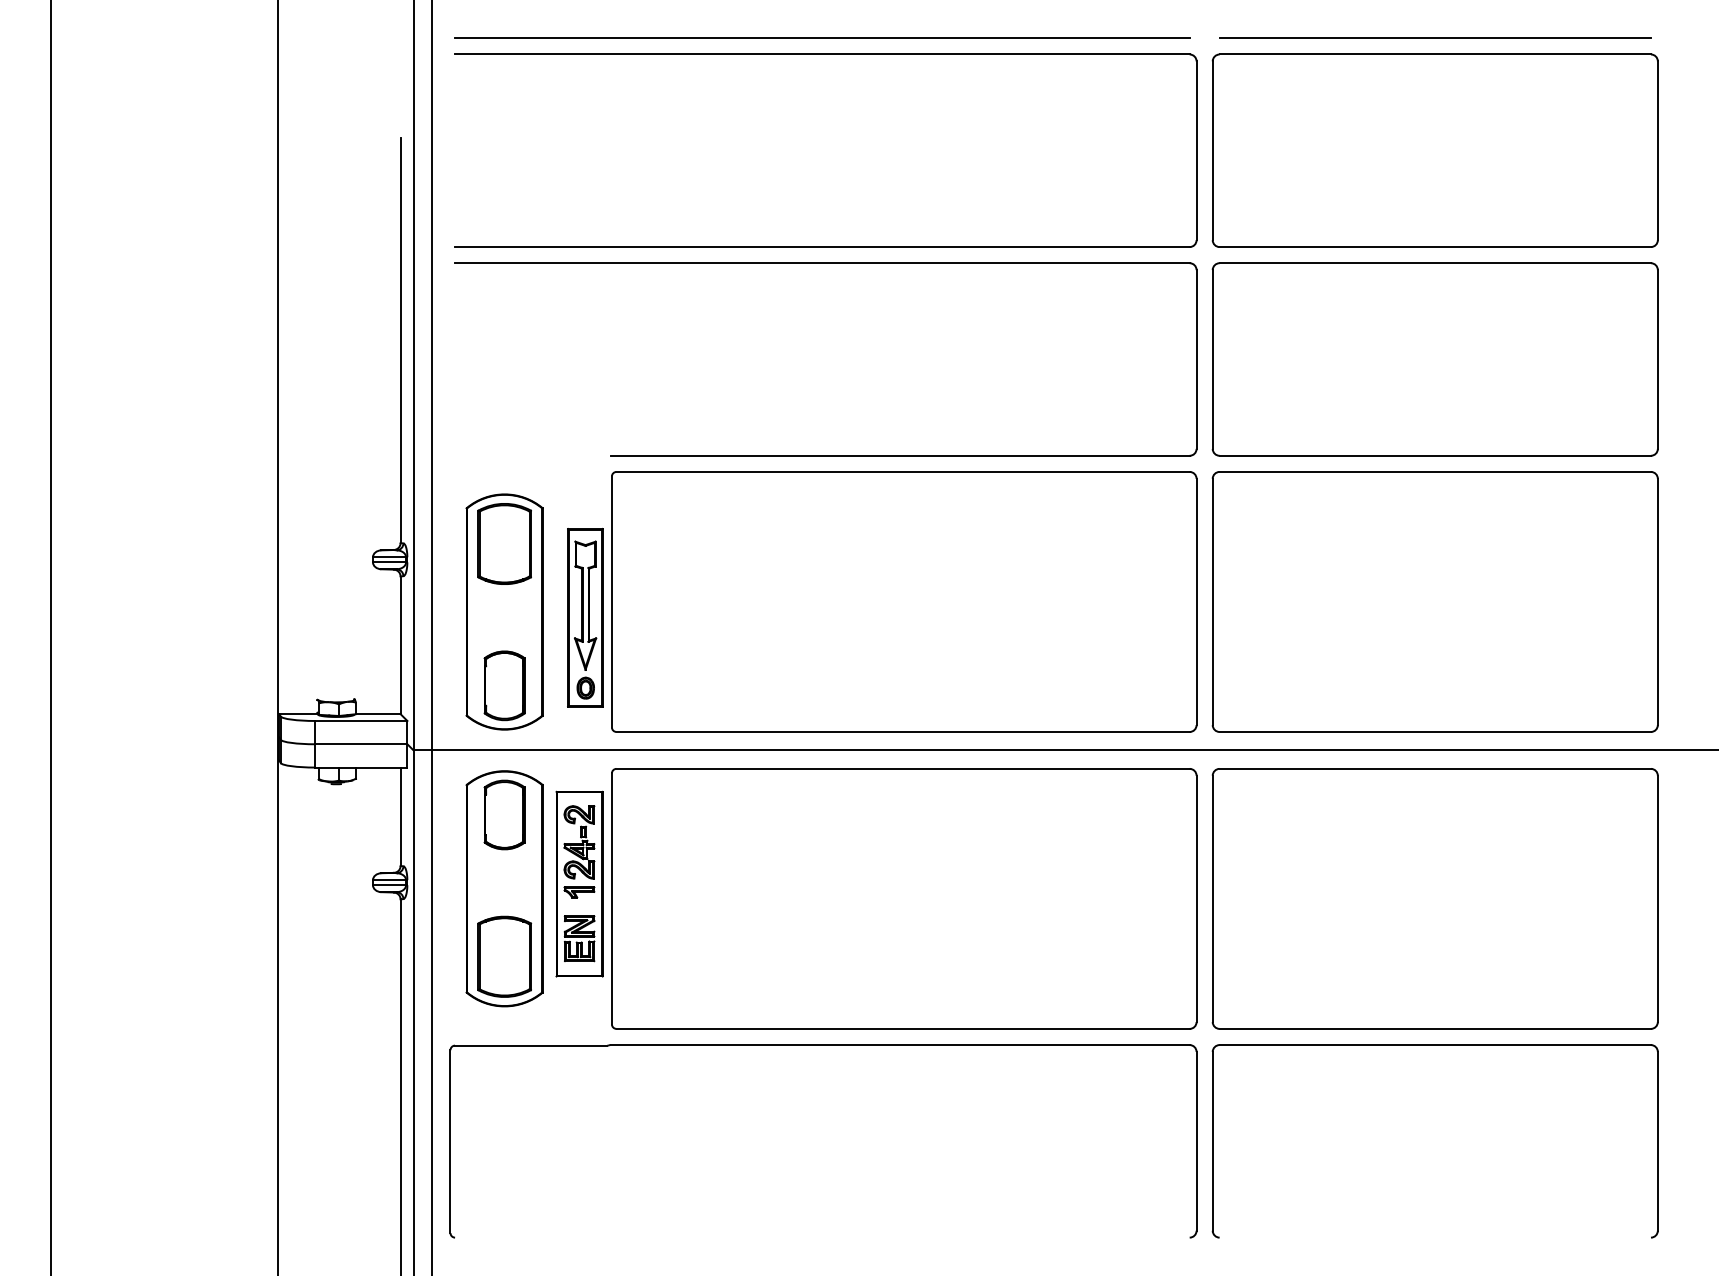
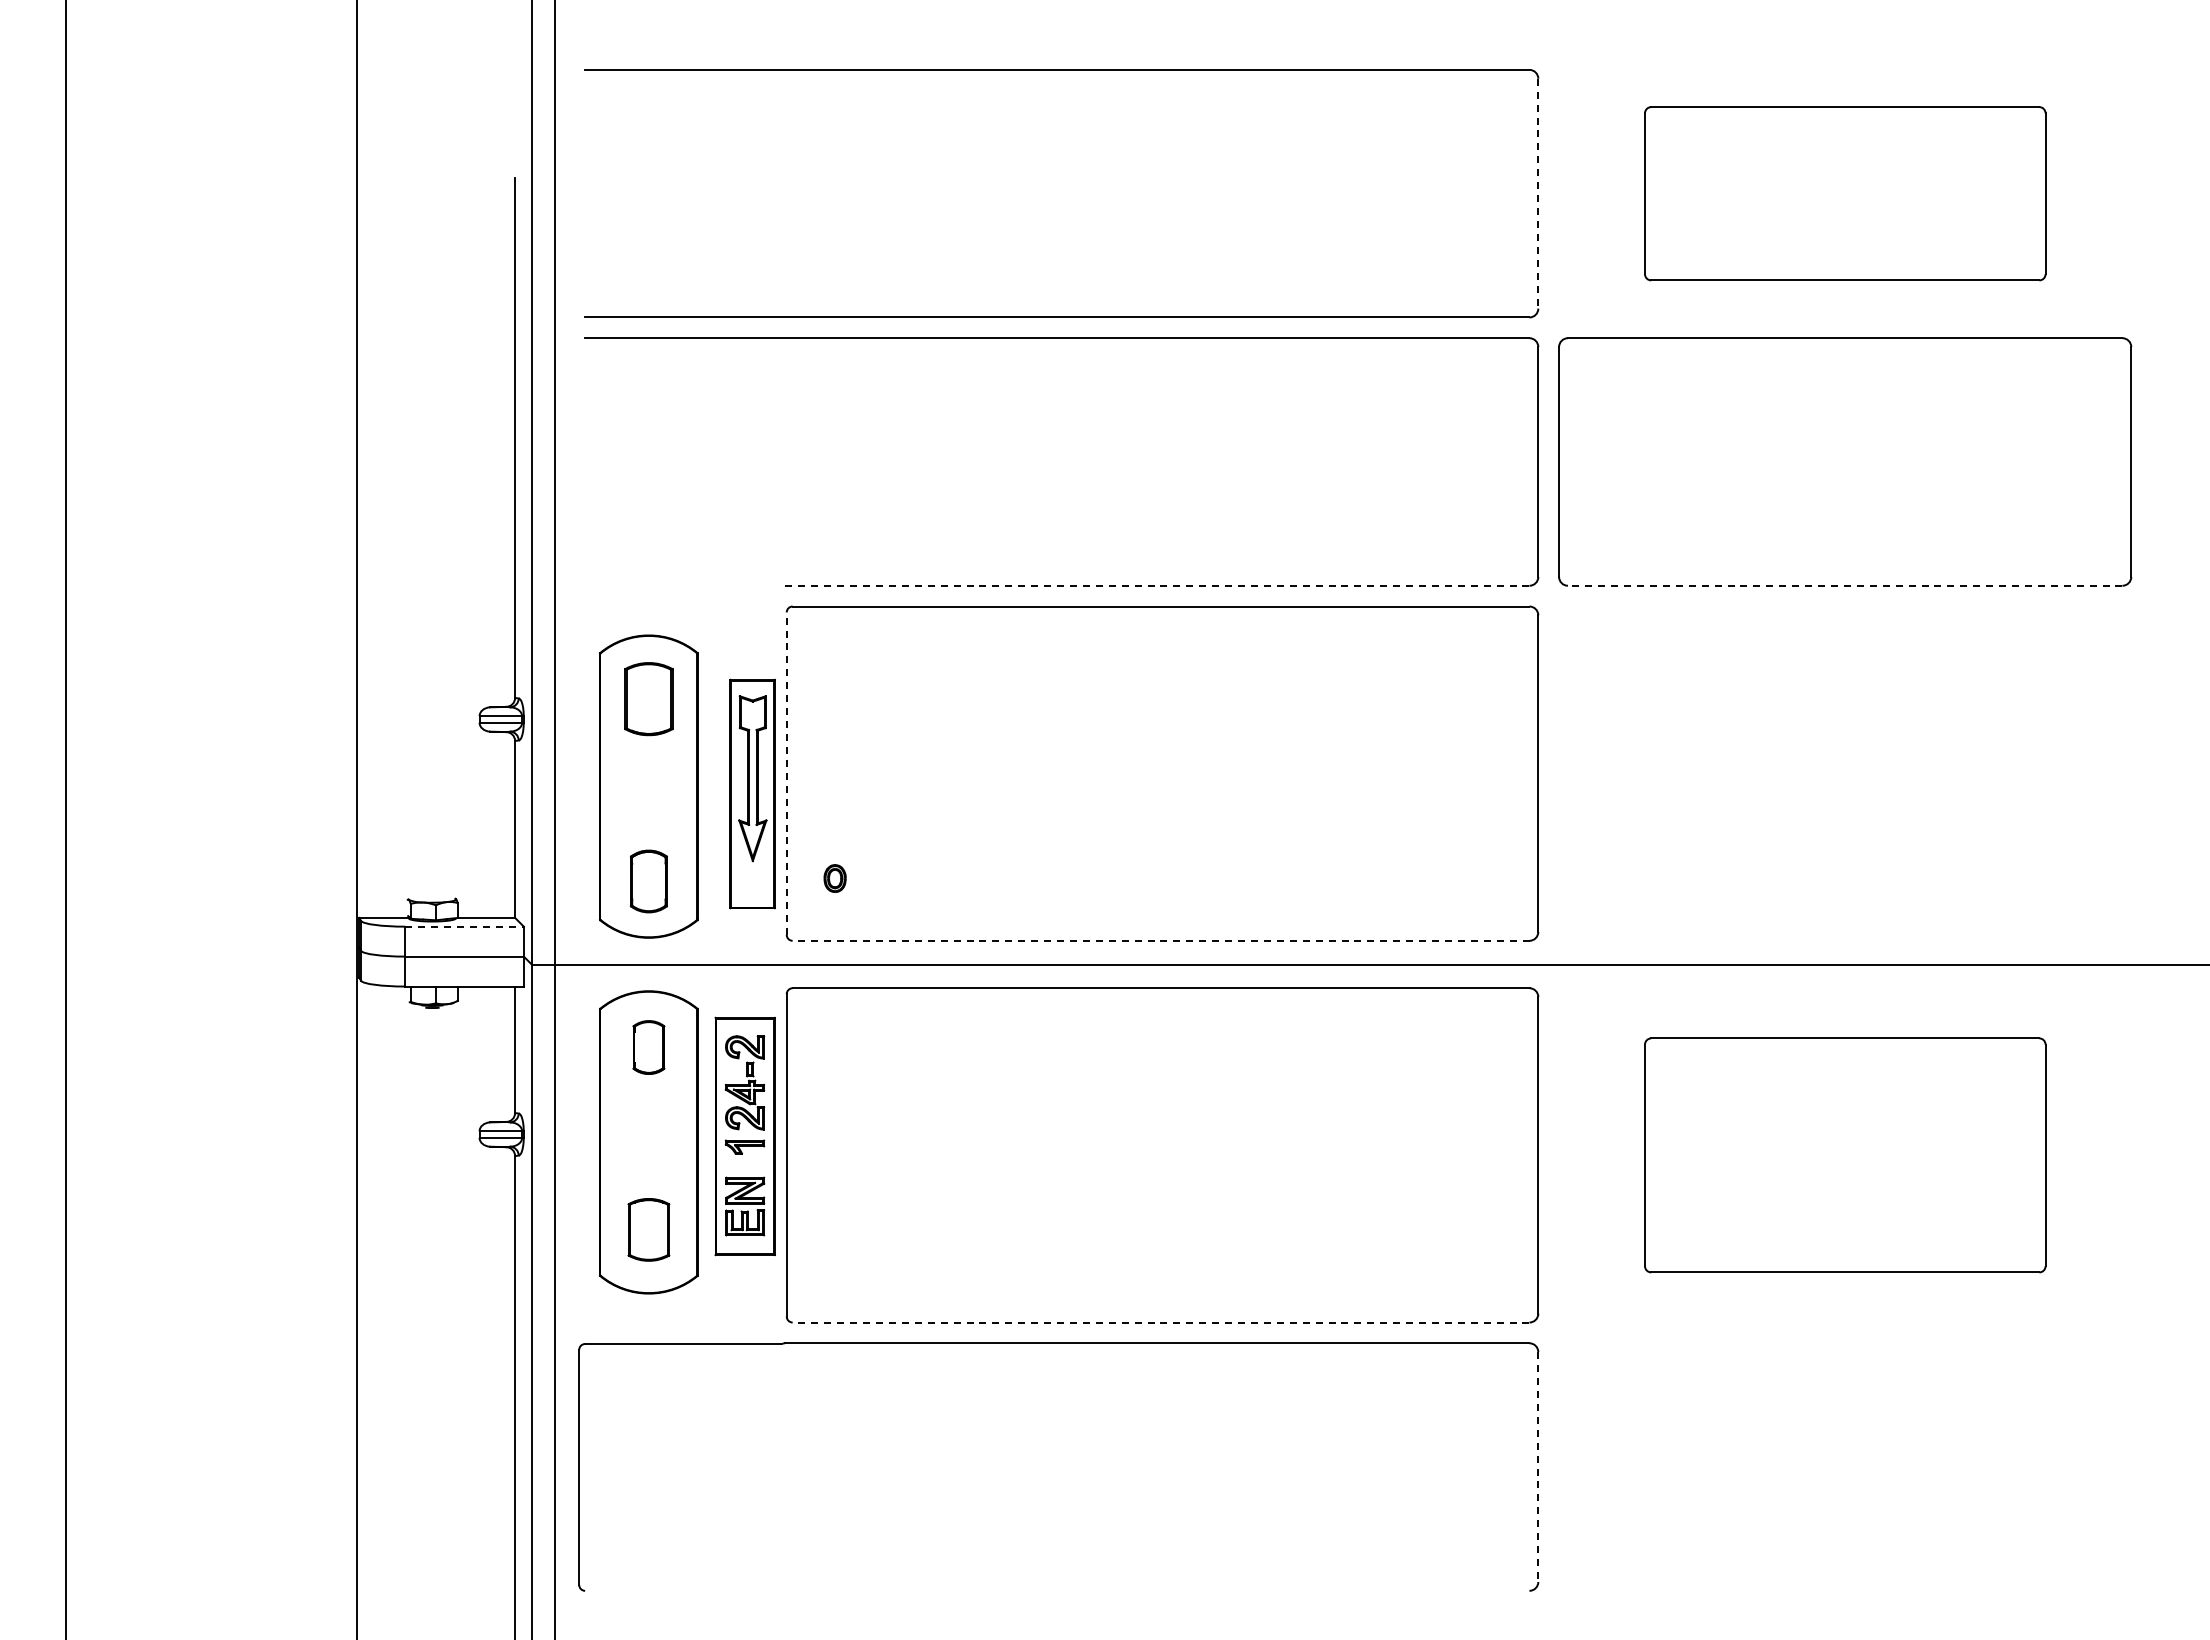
line: (822, 38) -> (1057, 49), removed
line: (1434, 38) -> (1844, 49), removed
line: (1196, 150) -> (1538, 193), solid -> dashed
part: (1435, 150) -> (1845, 193), size x0.7
line: (899, 455) -> (1156, 585), solid -> dashed
line: (1434, 455) -> (1844, 585), solid -> dashed
part: (504, 543) -> (648, 698), size x0.7
line: (611, 601) -> (786, 773), solid -> dashed
part: (1435, 601) -> (1845, 773), removed
part: (504, 685) -> (648, 881), size x0.7
part: (585, 688) -> (834, 878), moved
line: (362, 720) -> (465, 926), solid -> dashed
line: (902, 731) -> (1160, 940), solid -> dashed
part: (504, 814) -> (648, 1047), size x0.6
part: (1435, 898) -> (1845, 1155), size x0.7
part: (504, 956) -> (648, 1229), size x0.6
line: (902, 1028) -> (1160, 1322), solid -> dashed
part: (1435, 1045) -> (1845, 1343), removed
line: (1196, 1141) -> (1538, 1467), solid -> dashed

